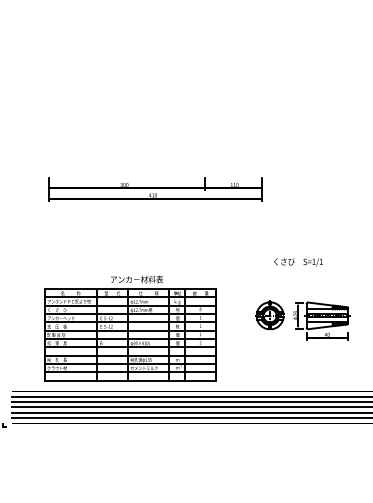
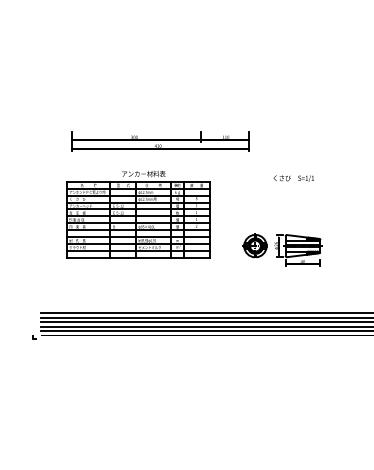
text: (297, 262) -> (293, 178), moved
part: (130, 328) -> (138, 214), moved

